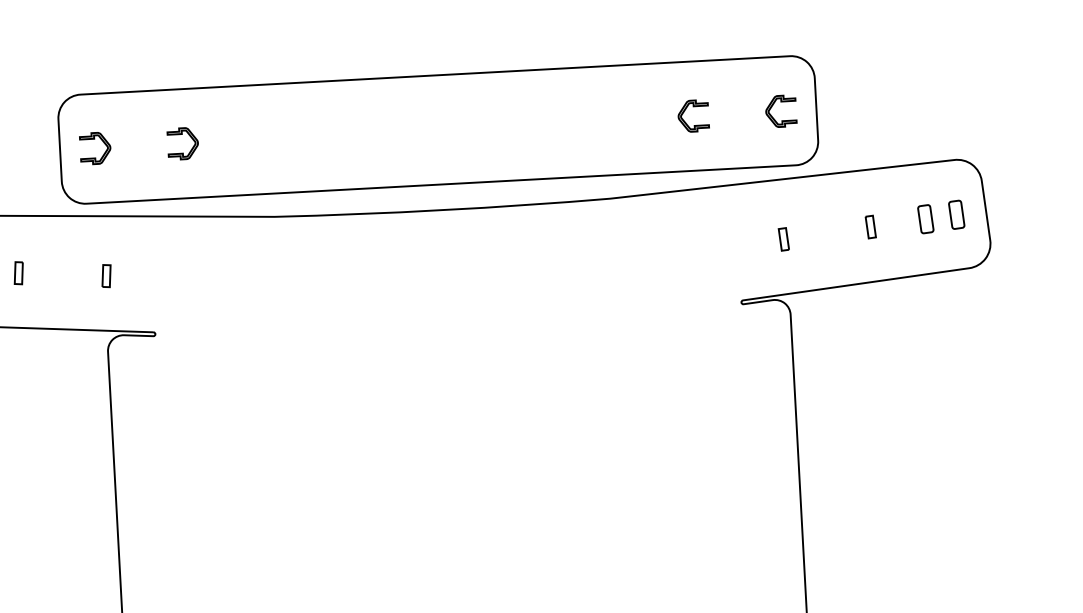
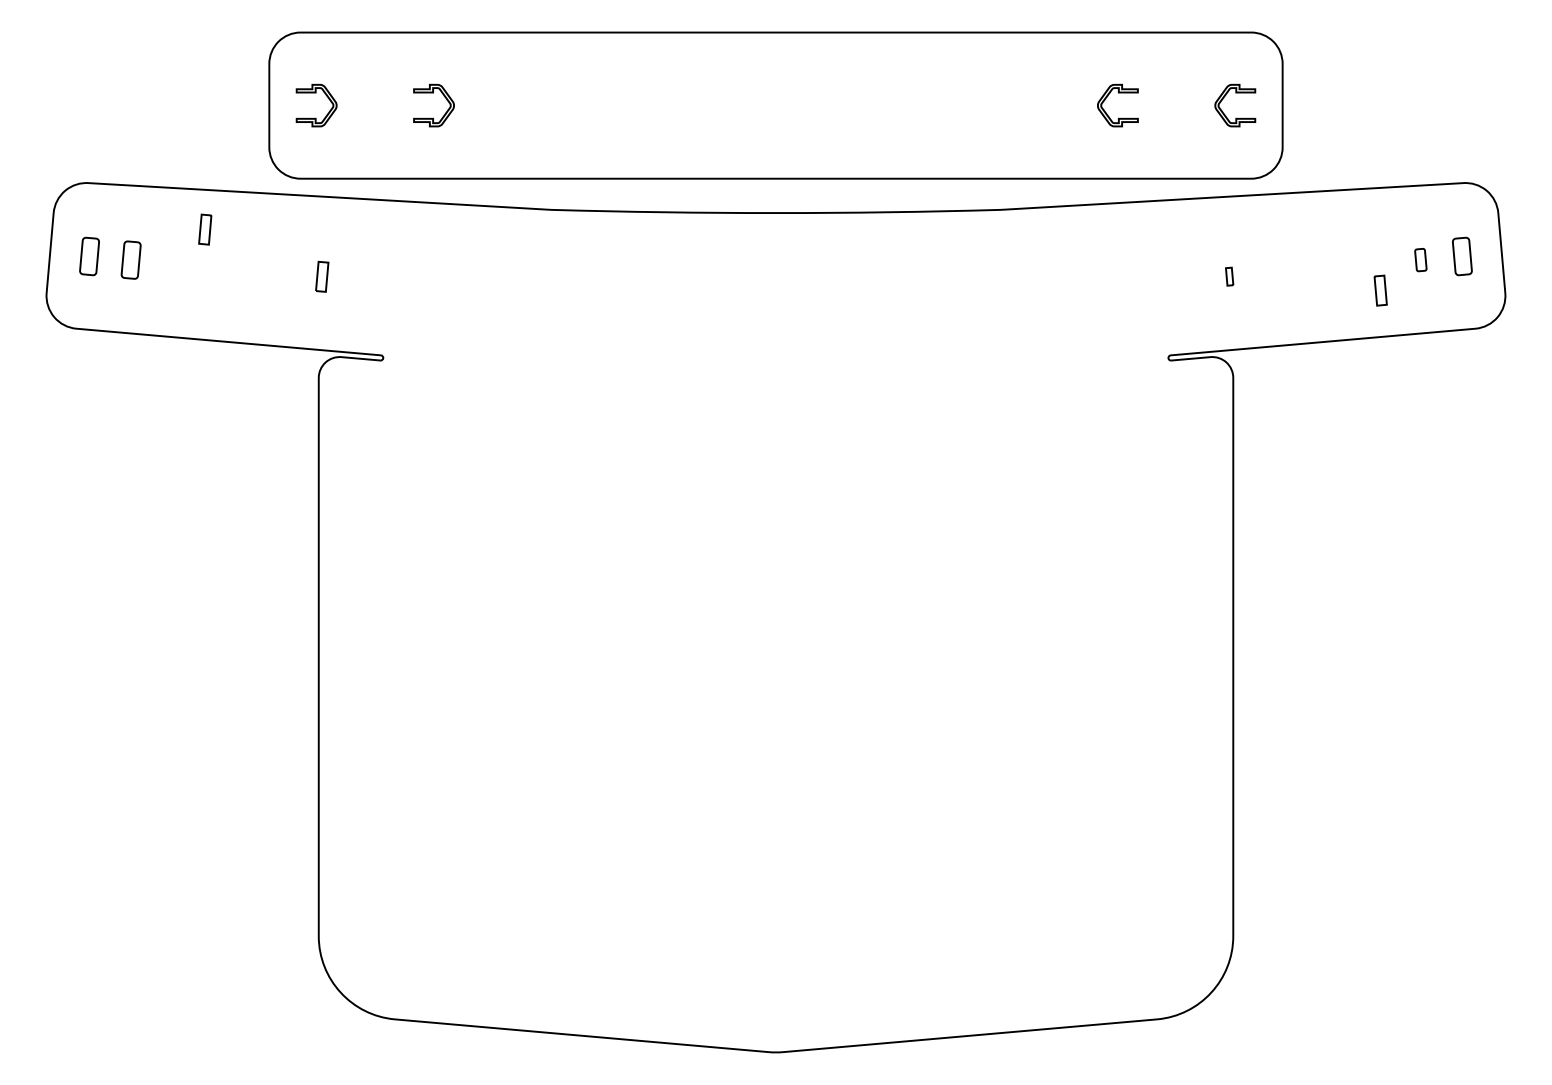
part: (925, 218) -> (1420, 259), size x0.6
part: (870, 226) -> (1380, 290), moved
part: (783, 239) -> (1229, 276), size x0.6
part: (18, 273) -> (205, 229), moved

